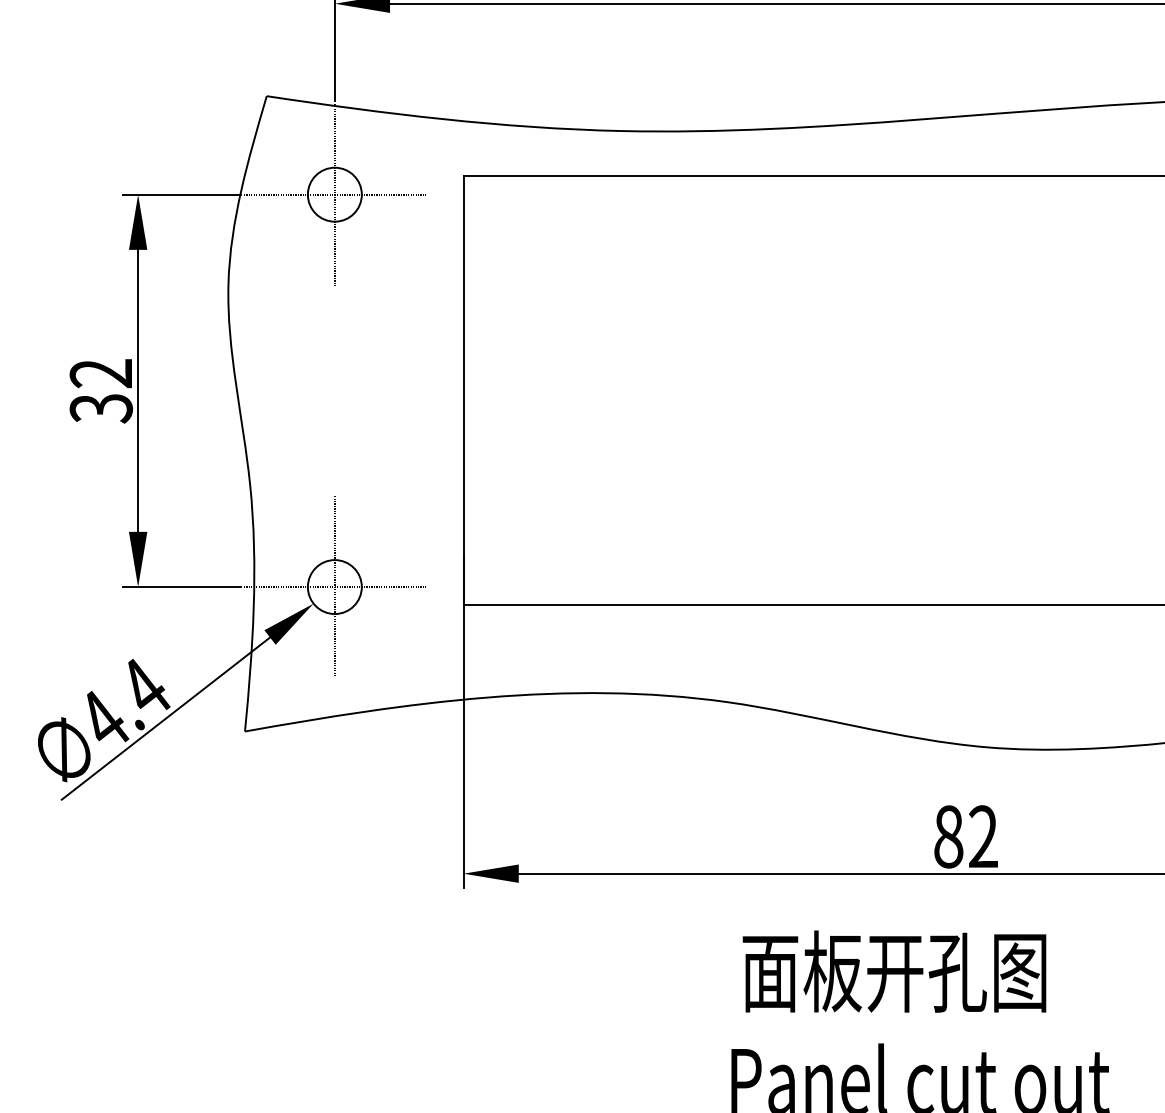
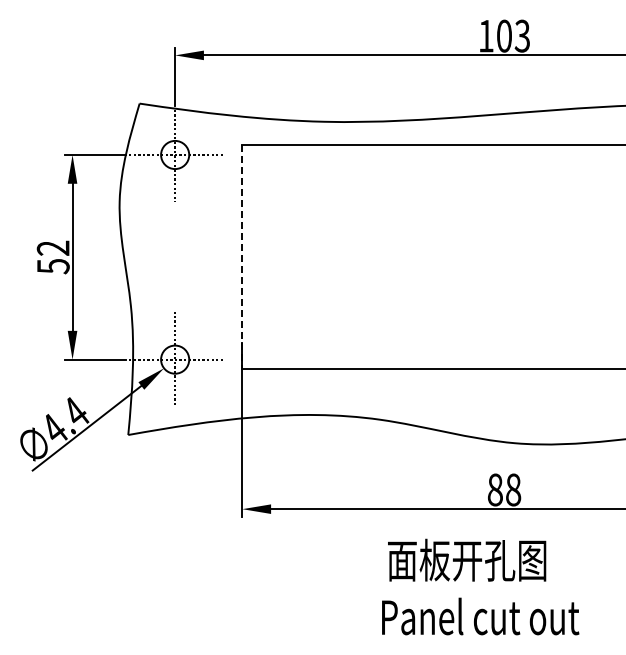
line: (463, 391) -> (242, 257), solid -> dashed
text: (99, 408) -> (52, 266), 32 -> 52
text: (983, 835) -> (513, 489), 82 -> 88

